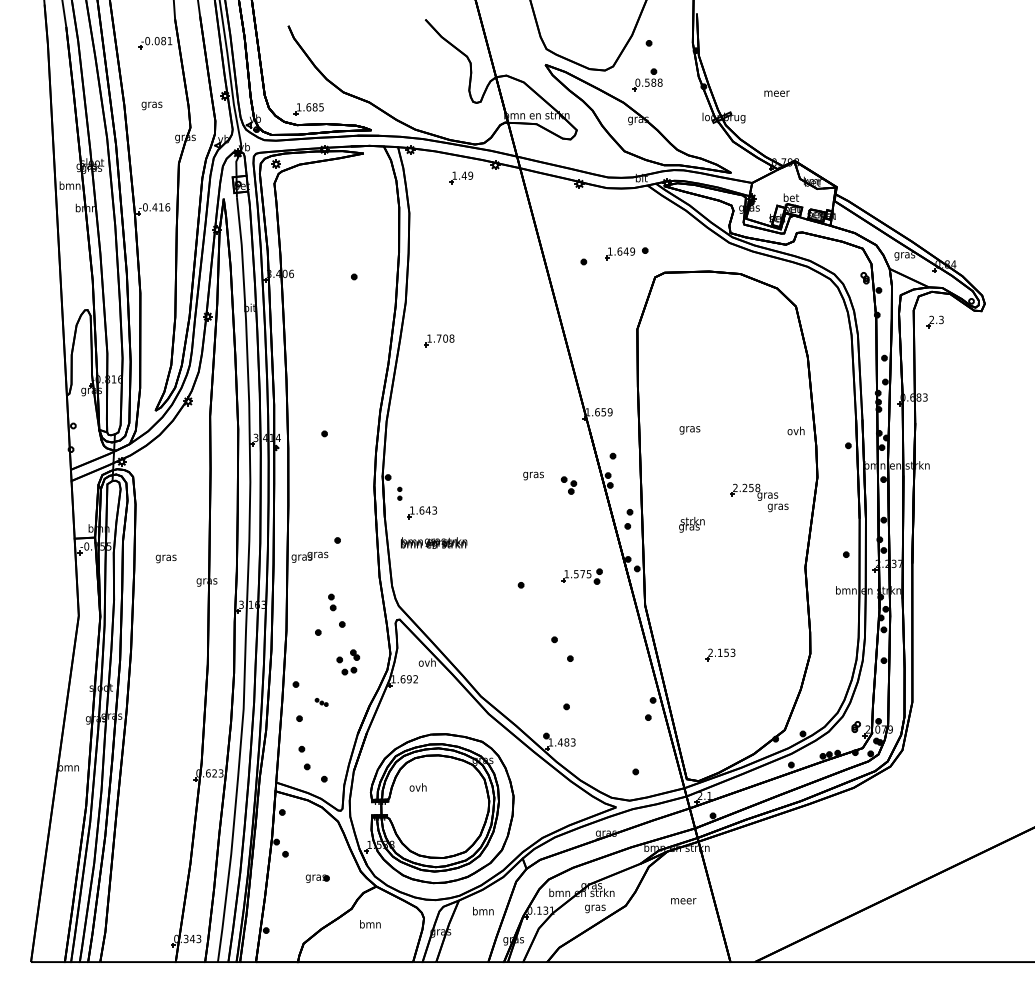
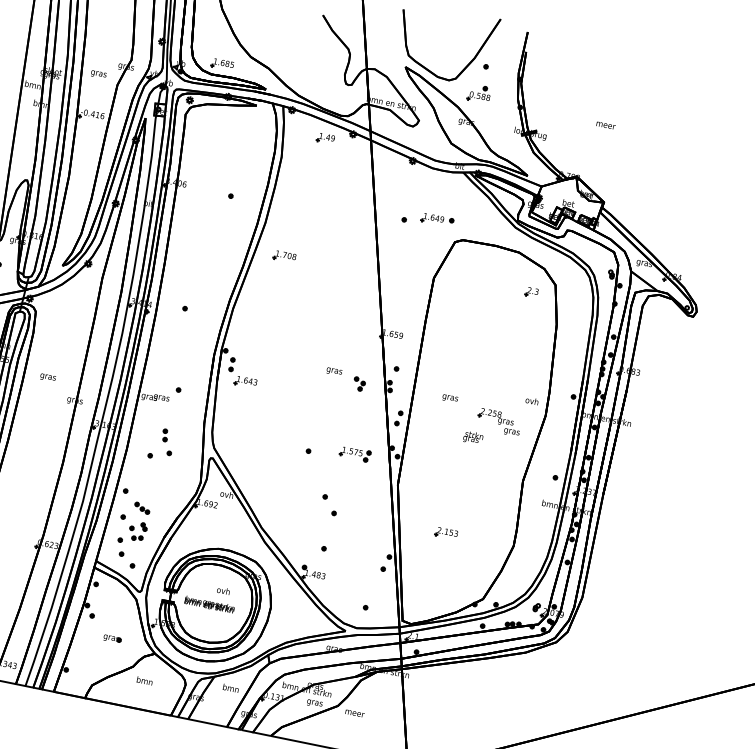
text: (776, 93) -> (605, 125), moved
text: (151, 105) -> (98, 74), moved
part: (934, 321) -> (531, 291), moved
text: (689, 430) -> (449, 398), moved
text: (795, 430) -> (531, 400), moved
part: (399, 493) -> (231, 364), size x1.43
text: (691, 524) -> (473, 437), moved
text: (433, 542) -> (209, 604), moved
part: (348, 662) -> (138, 531), moved
part: (321, 702) -> (142, 508), size x1.67
text: (417, 787) -> (223, 590), moved
text: (683, 901) -> (354, 713), moved

